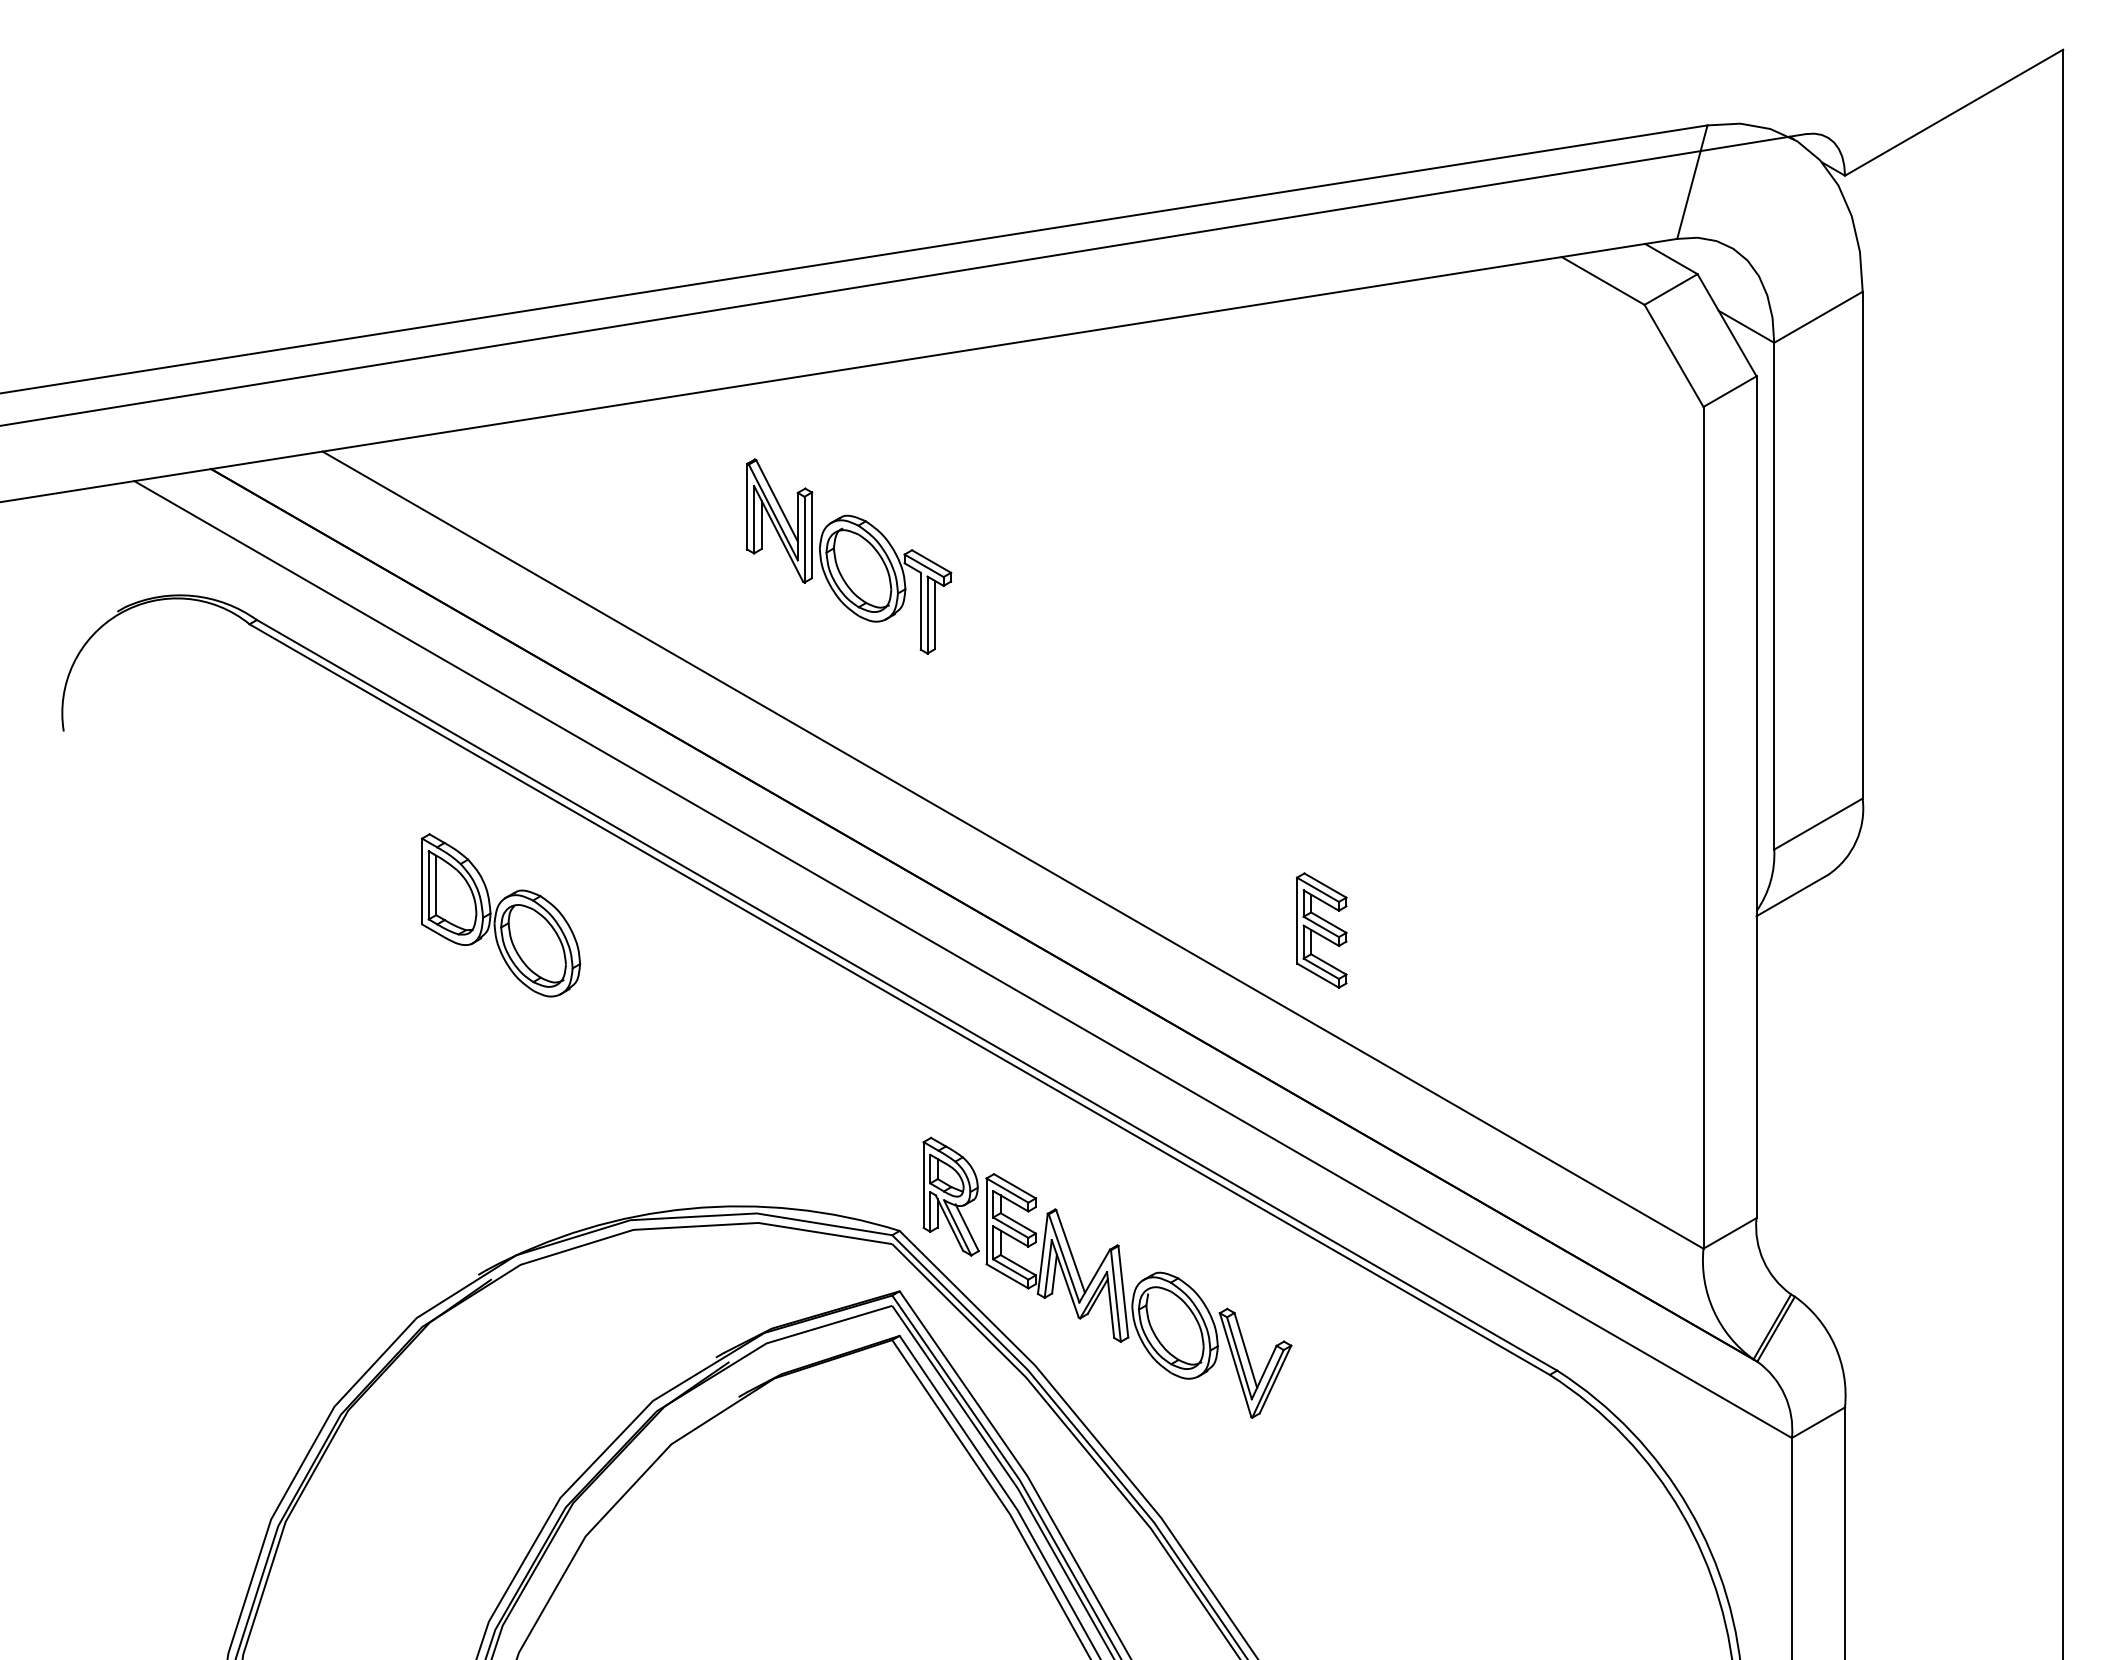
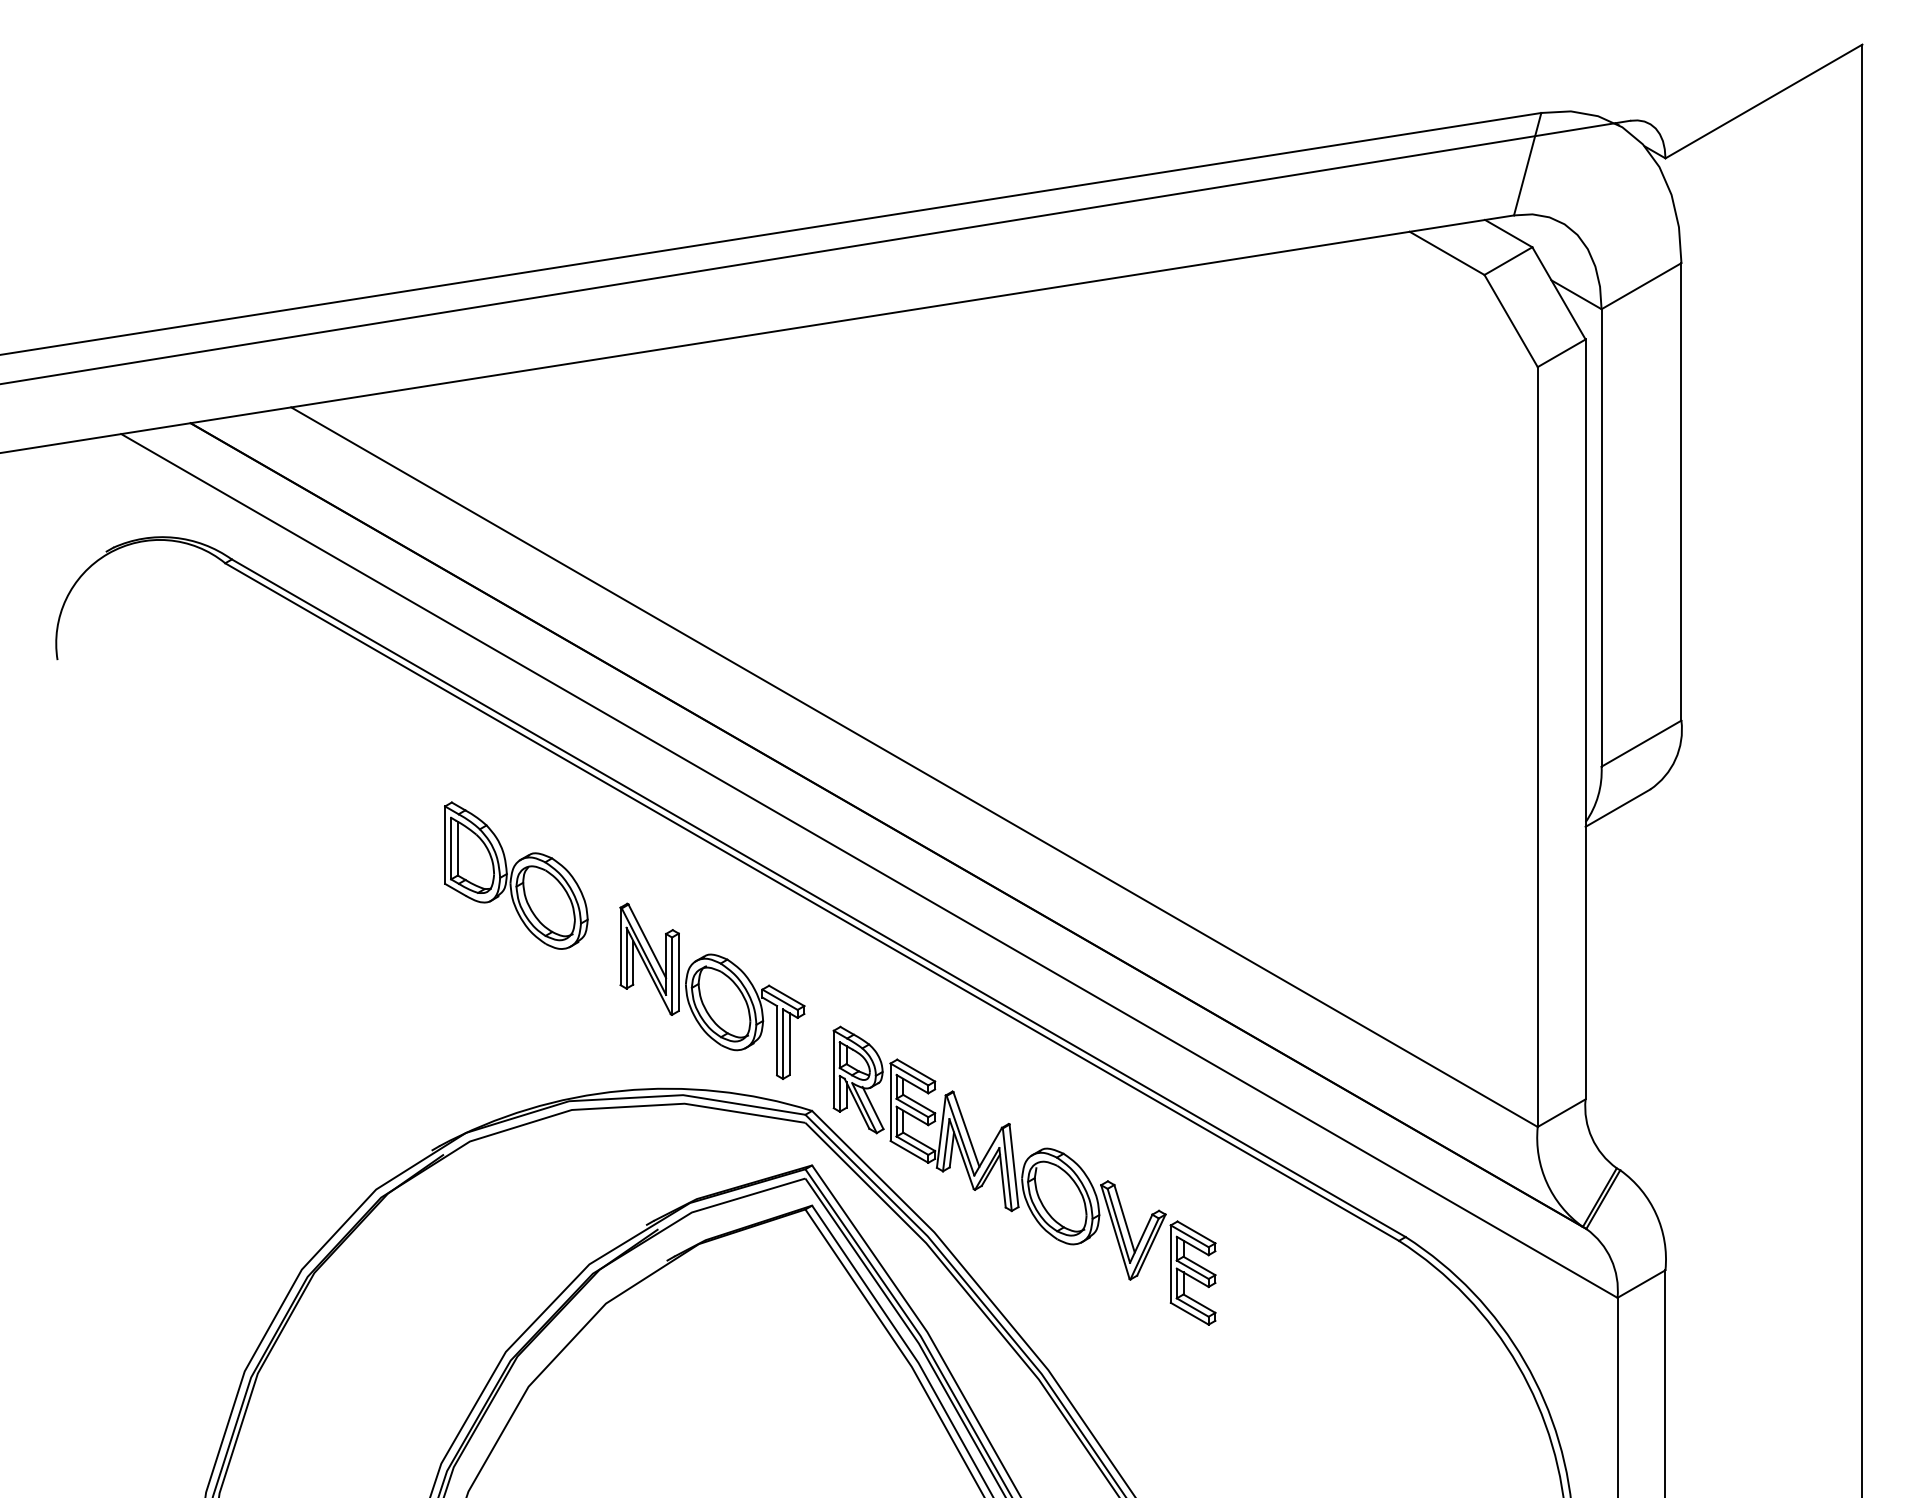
part: (849, 556) -> (712, 991), moved
part: (501, 915) -> (516, 875), moved
part: (1321, 930) -> (1192, 1273), moved

